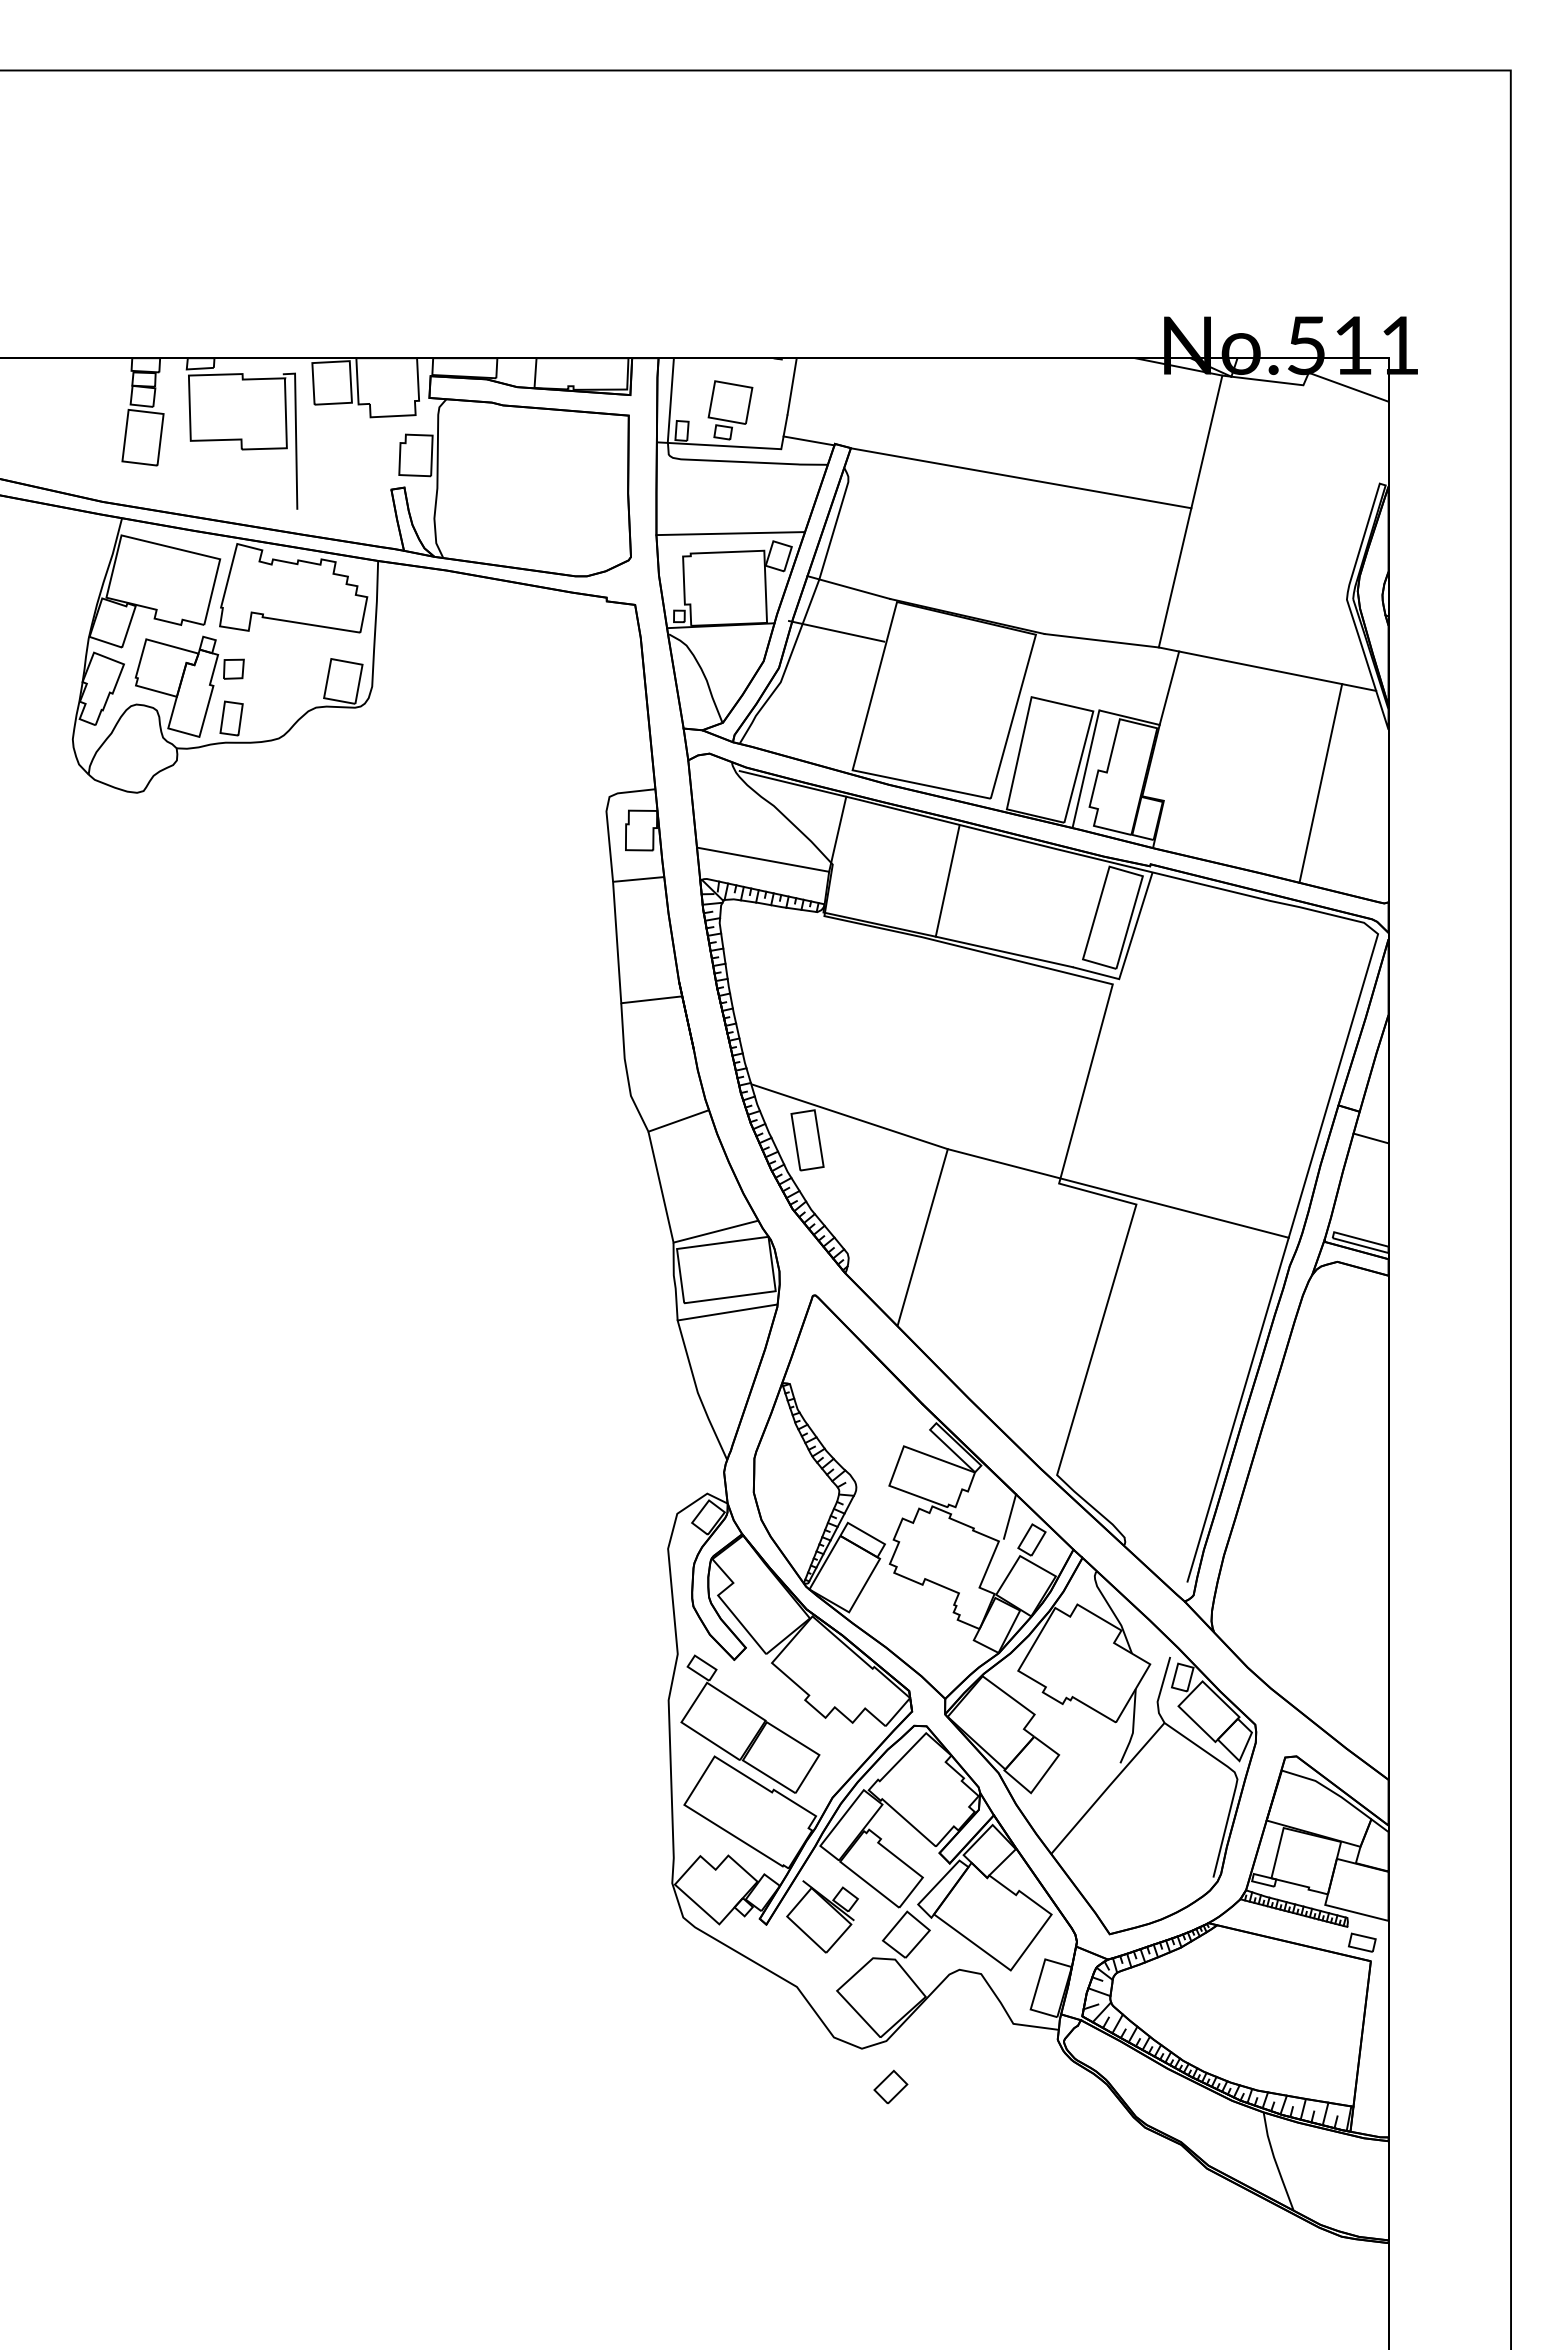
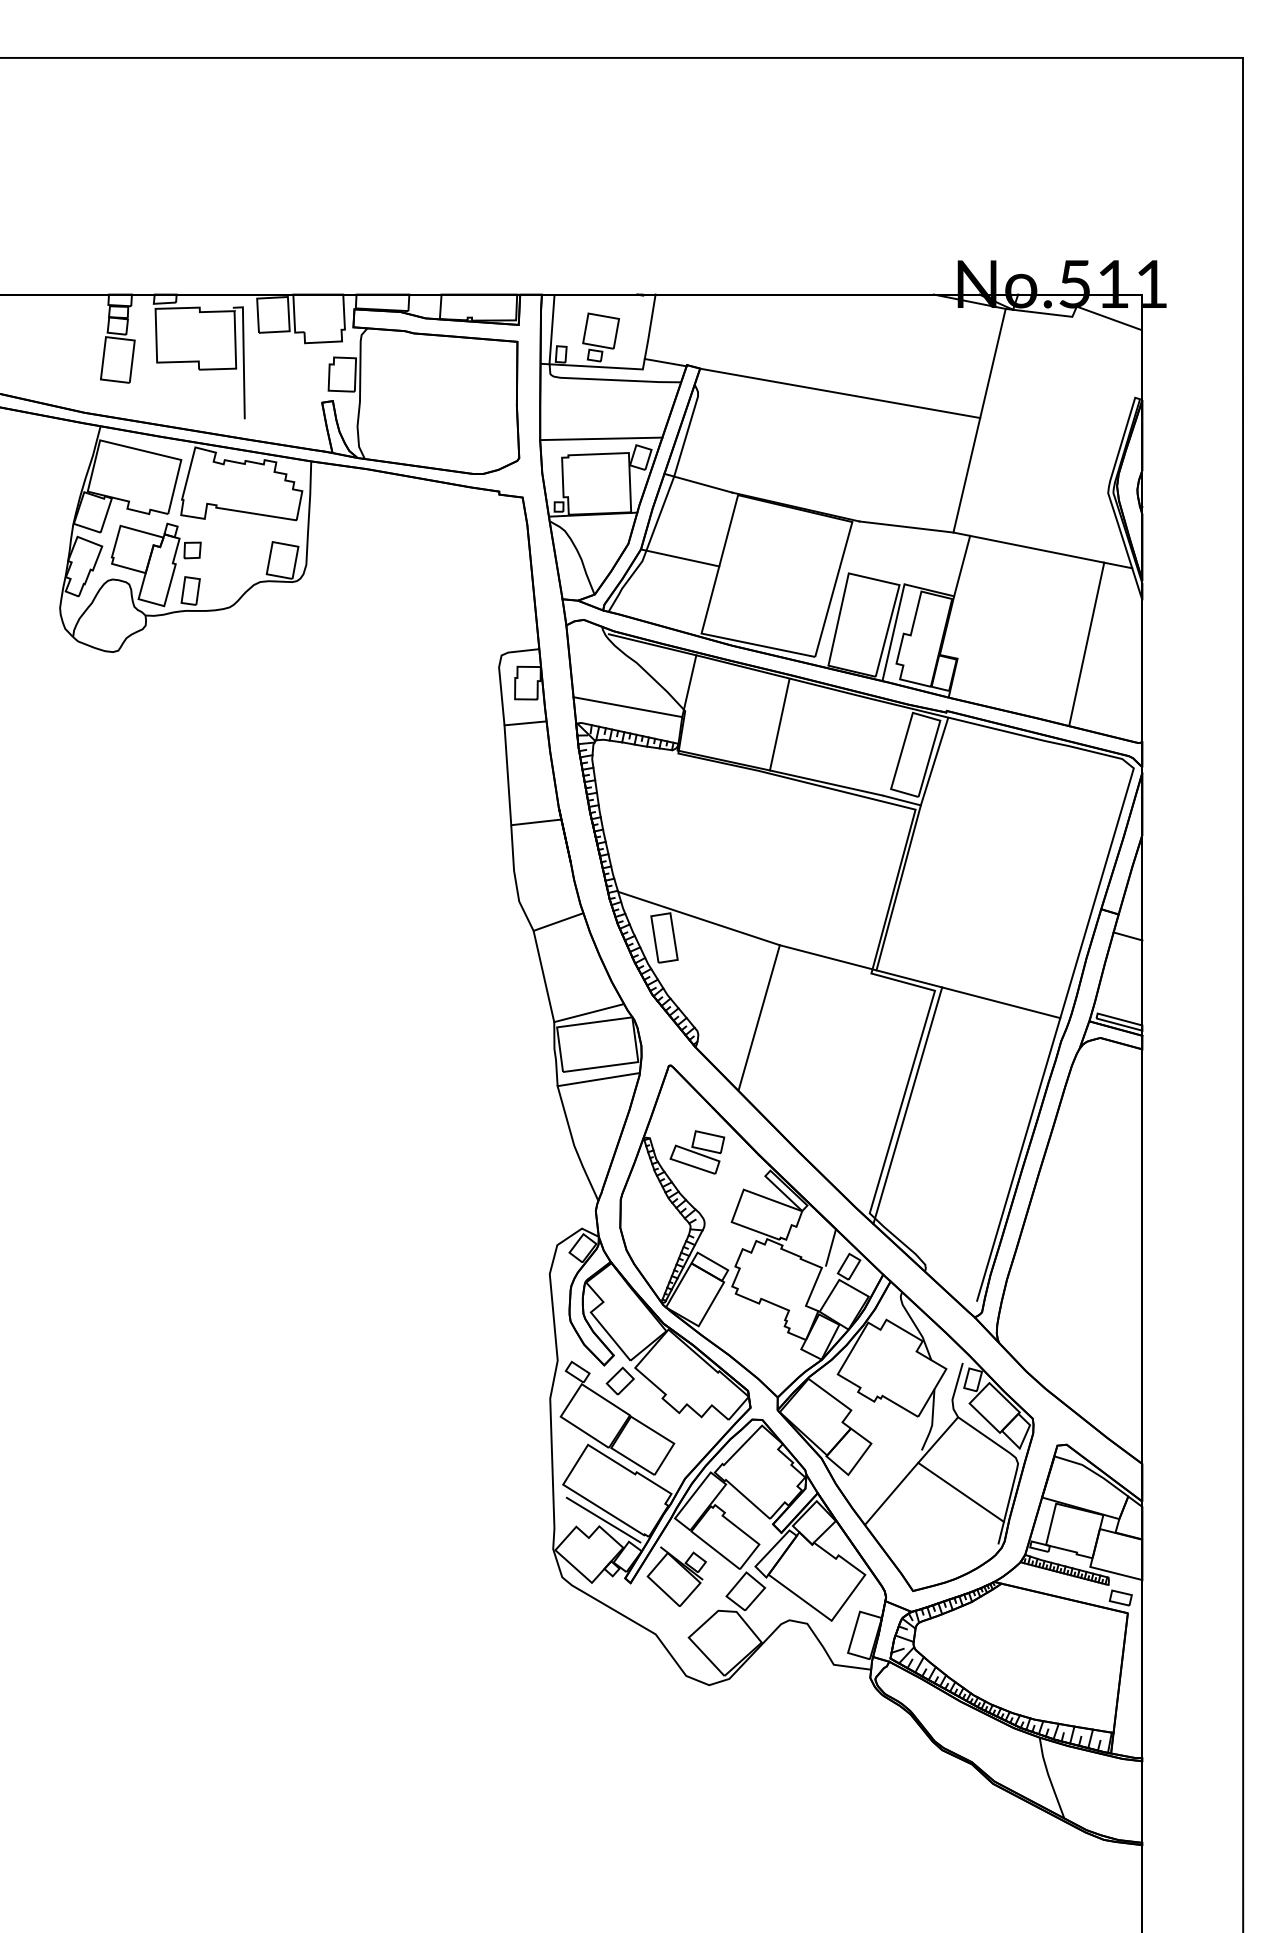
line: (836, 631) -> (680, 558), moved
line: (1092, 1079) -> (898, 887), added
line: (1103, 1344) -> (907, 1105), added
part: (847, 1400) -> (697, 1151), added
line: (1168, 1814) -> (961, 1492), added
line: (733, 1847) -> (603, 1519), added
part: (890, 2086) -> (620, 1380), moved

